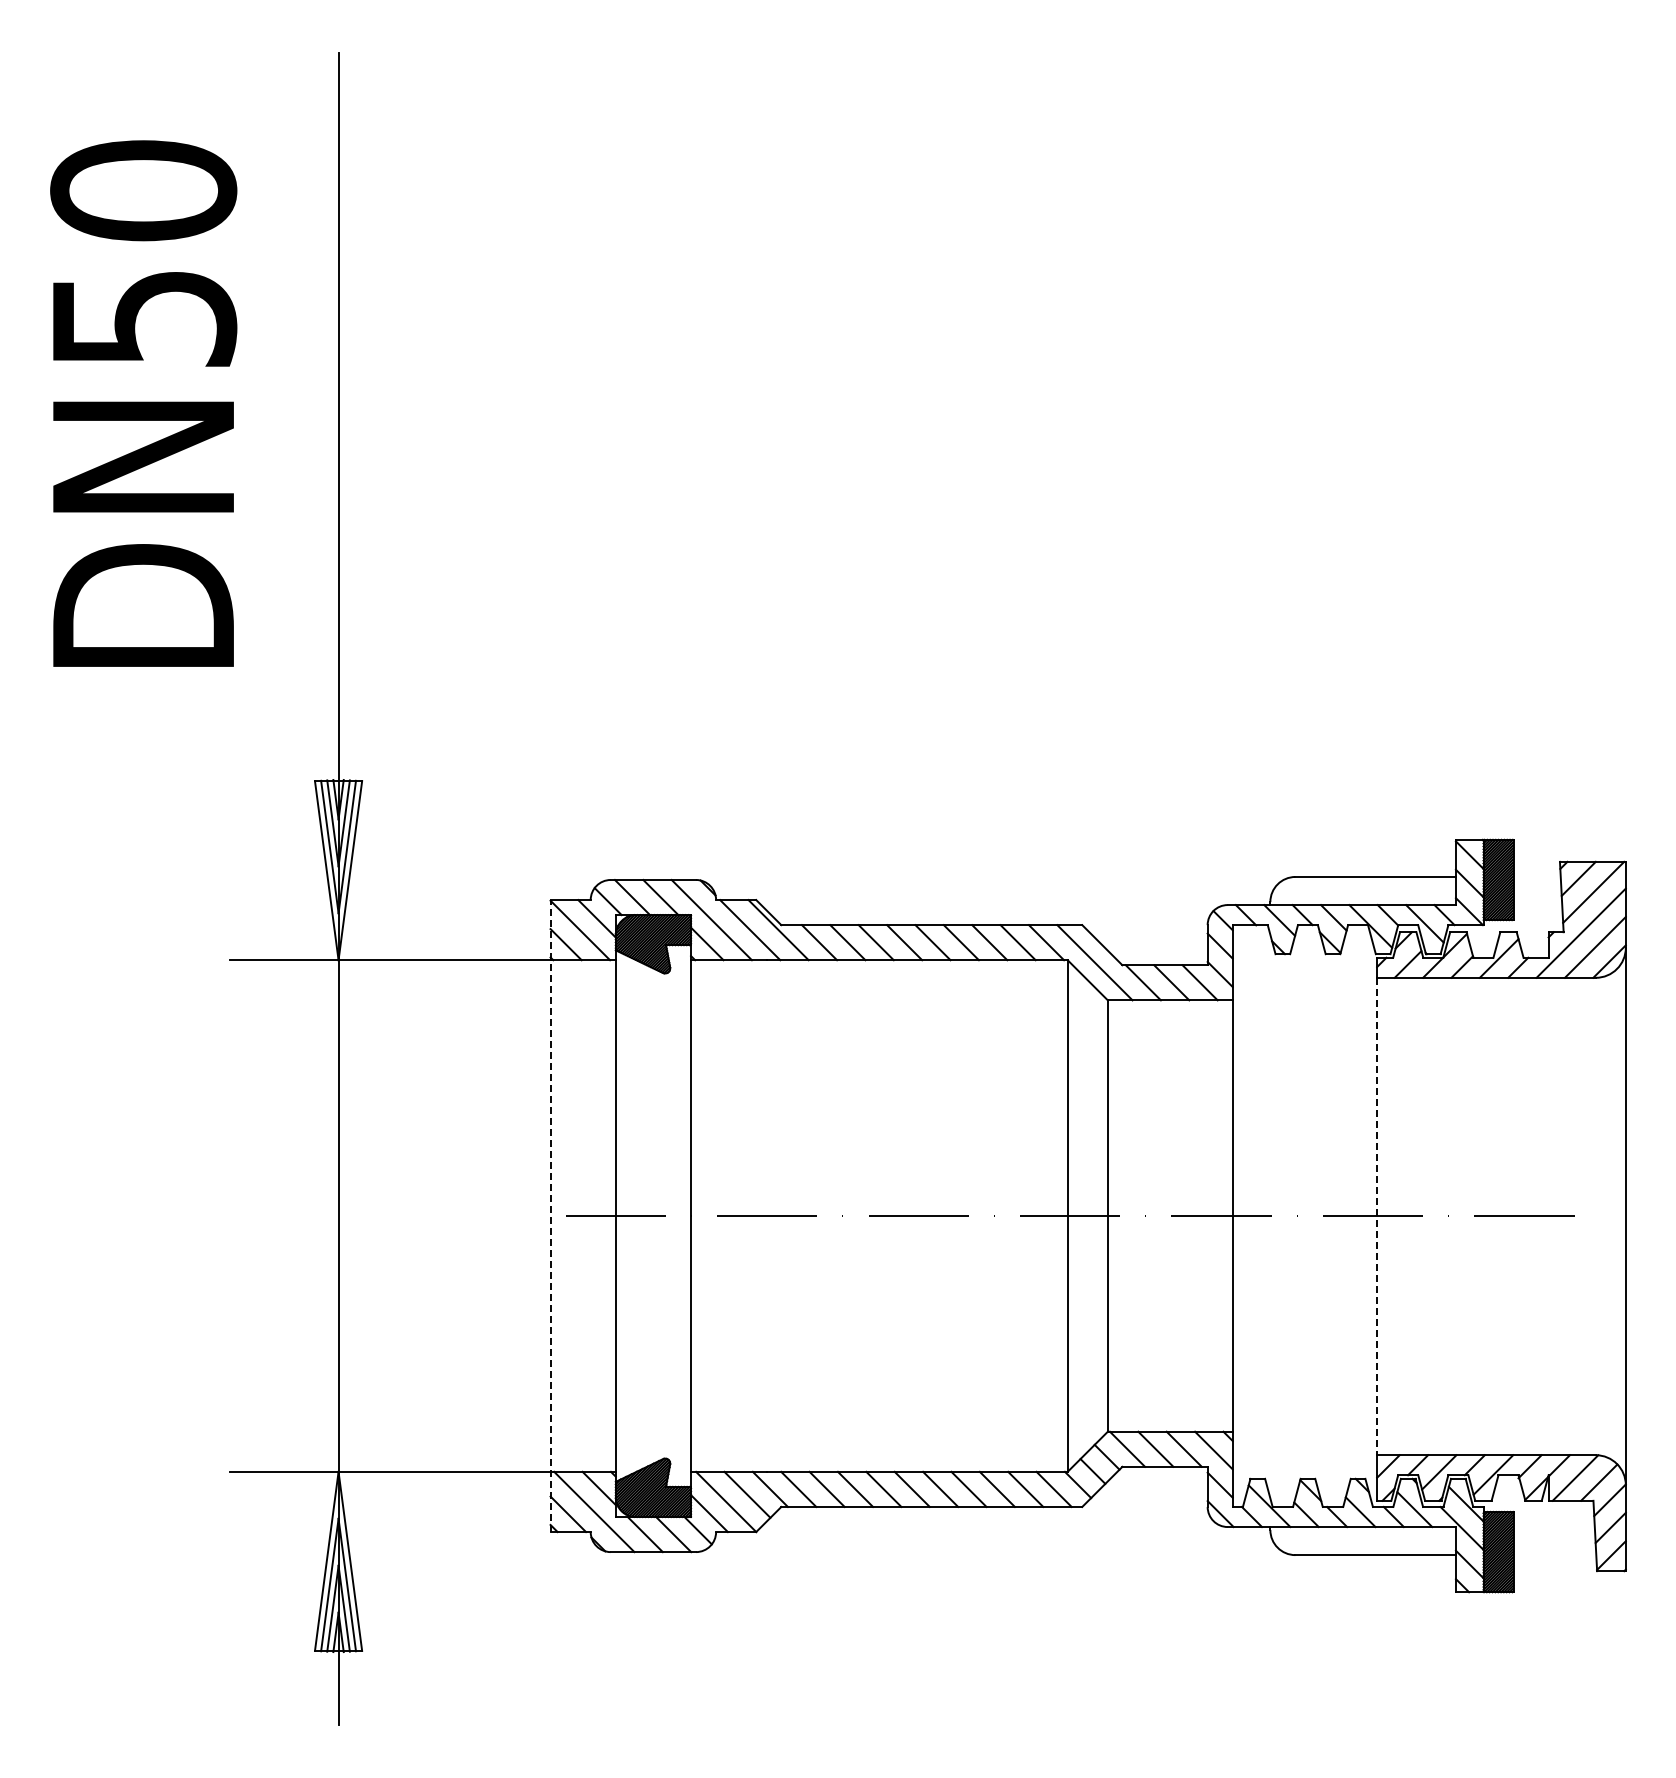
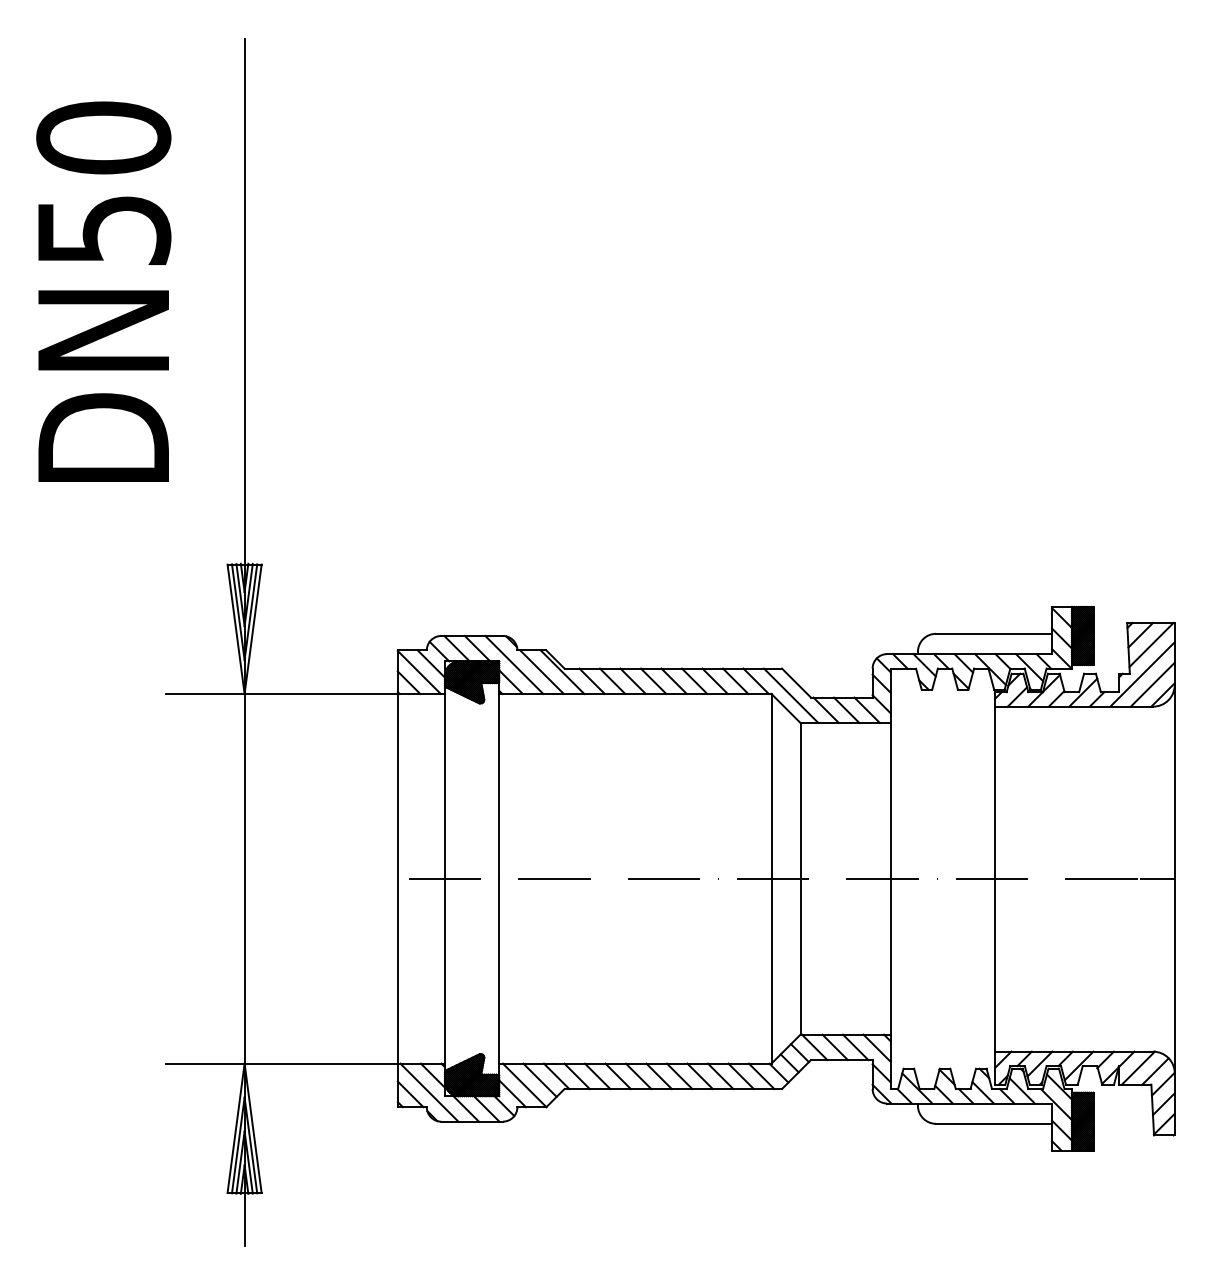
line: (550, 1215) -> (397, 878), dashed -> solid
line: (1377, 1216) -> (995, 879), dashed -> solid
line: (1601, 1216) -> (1157, 879), added

